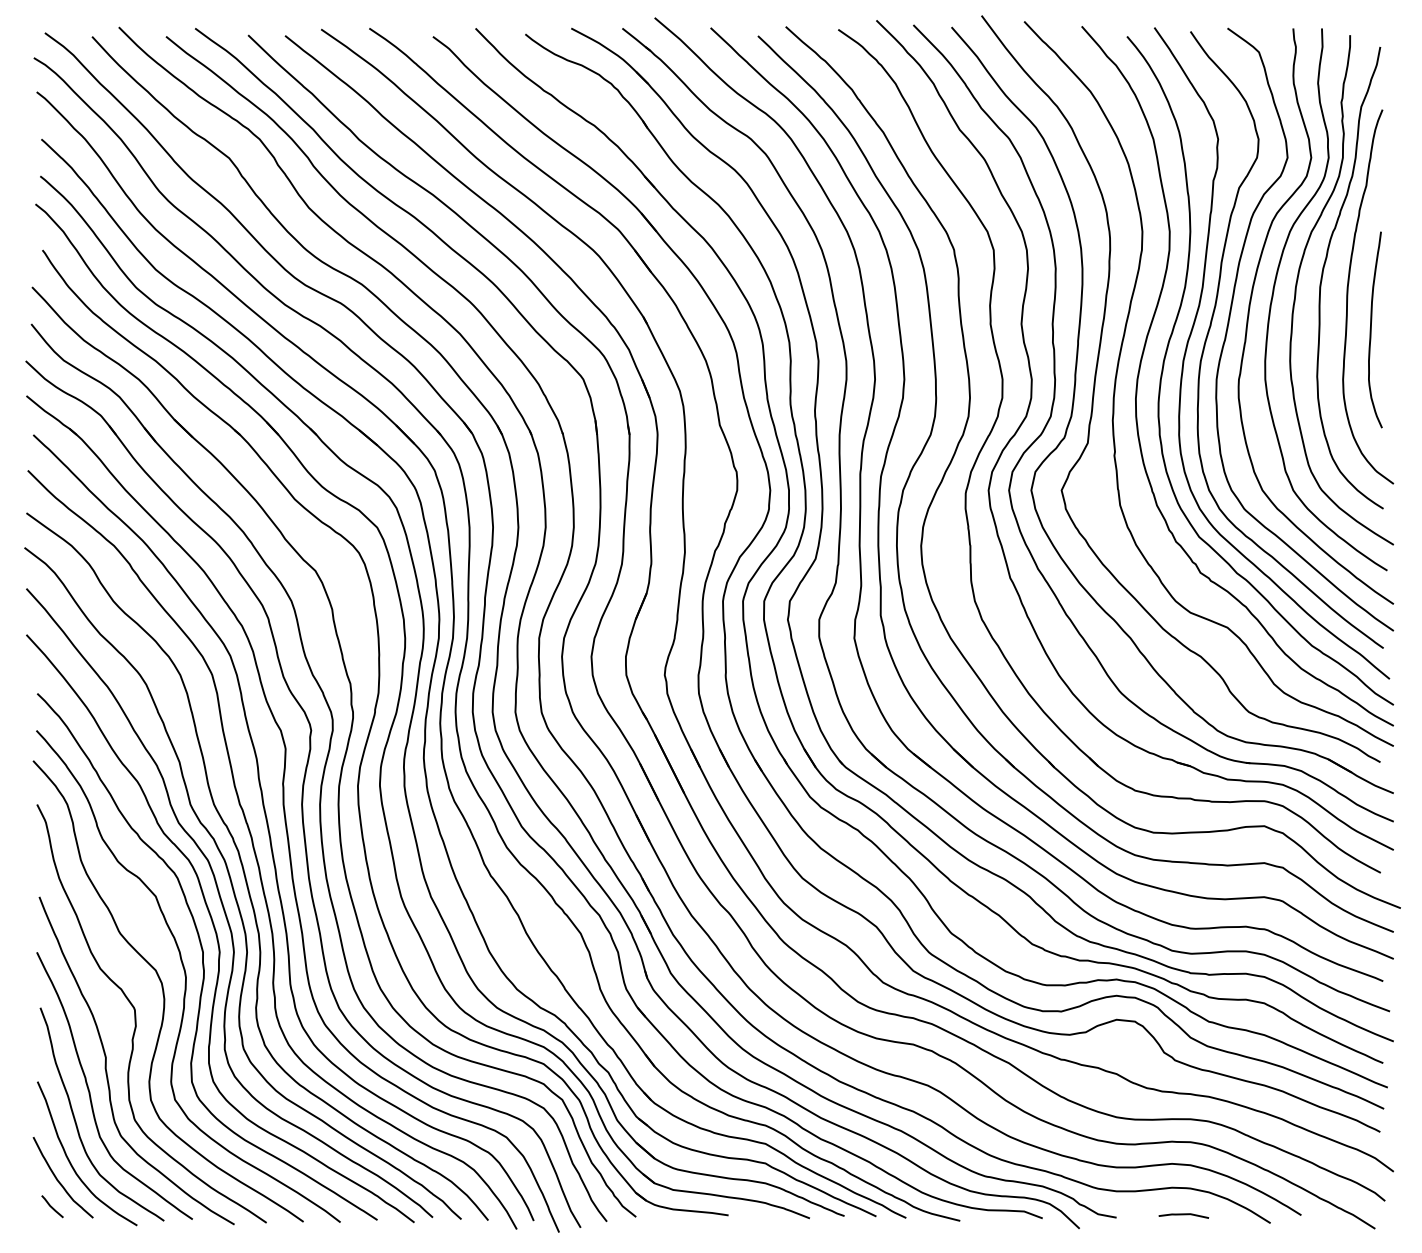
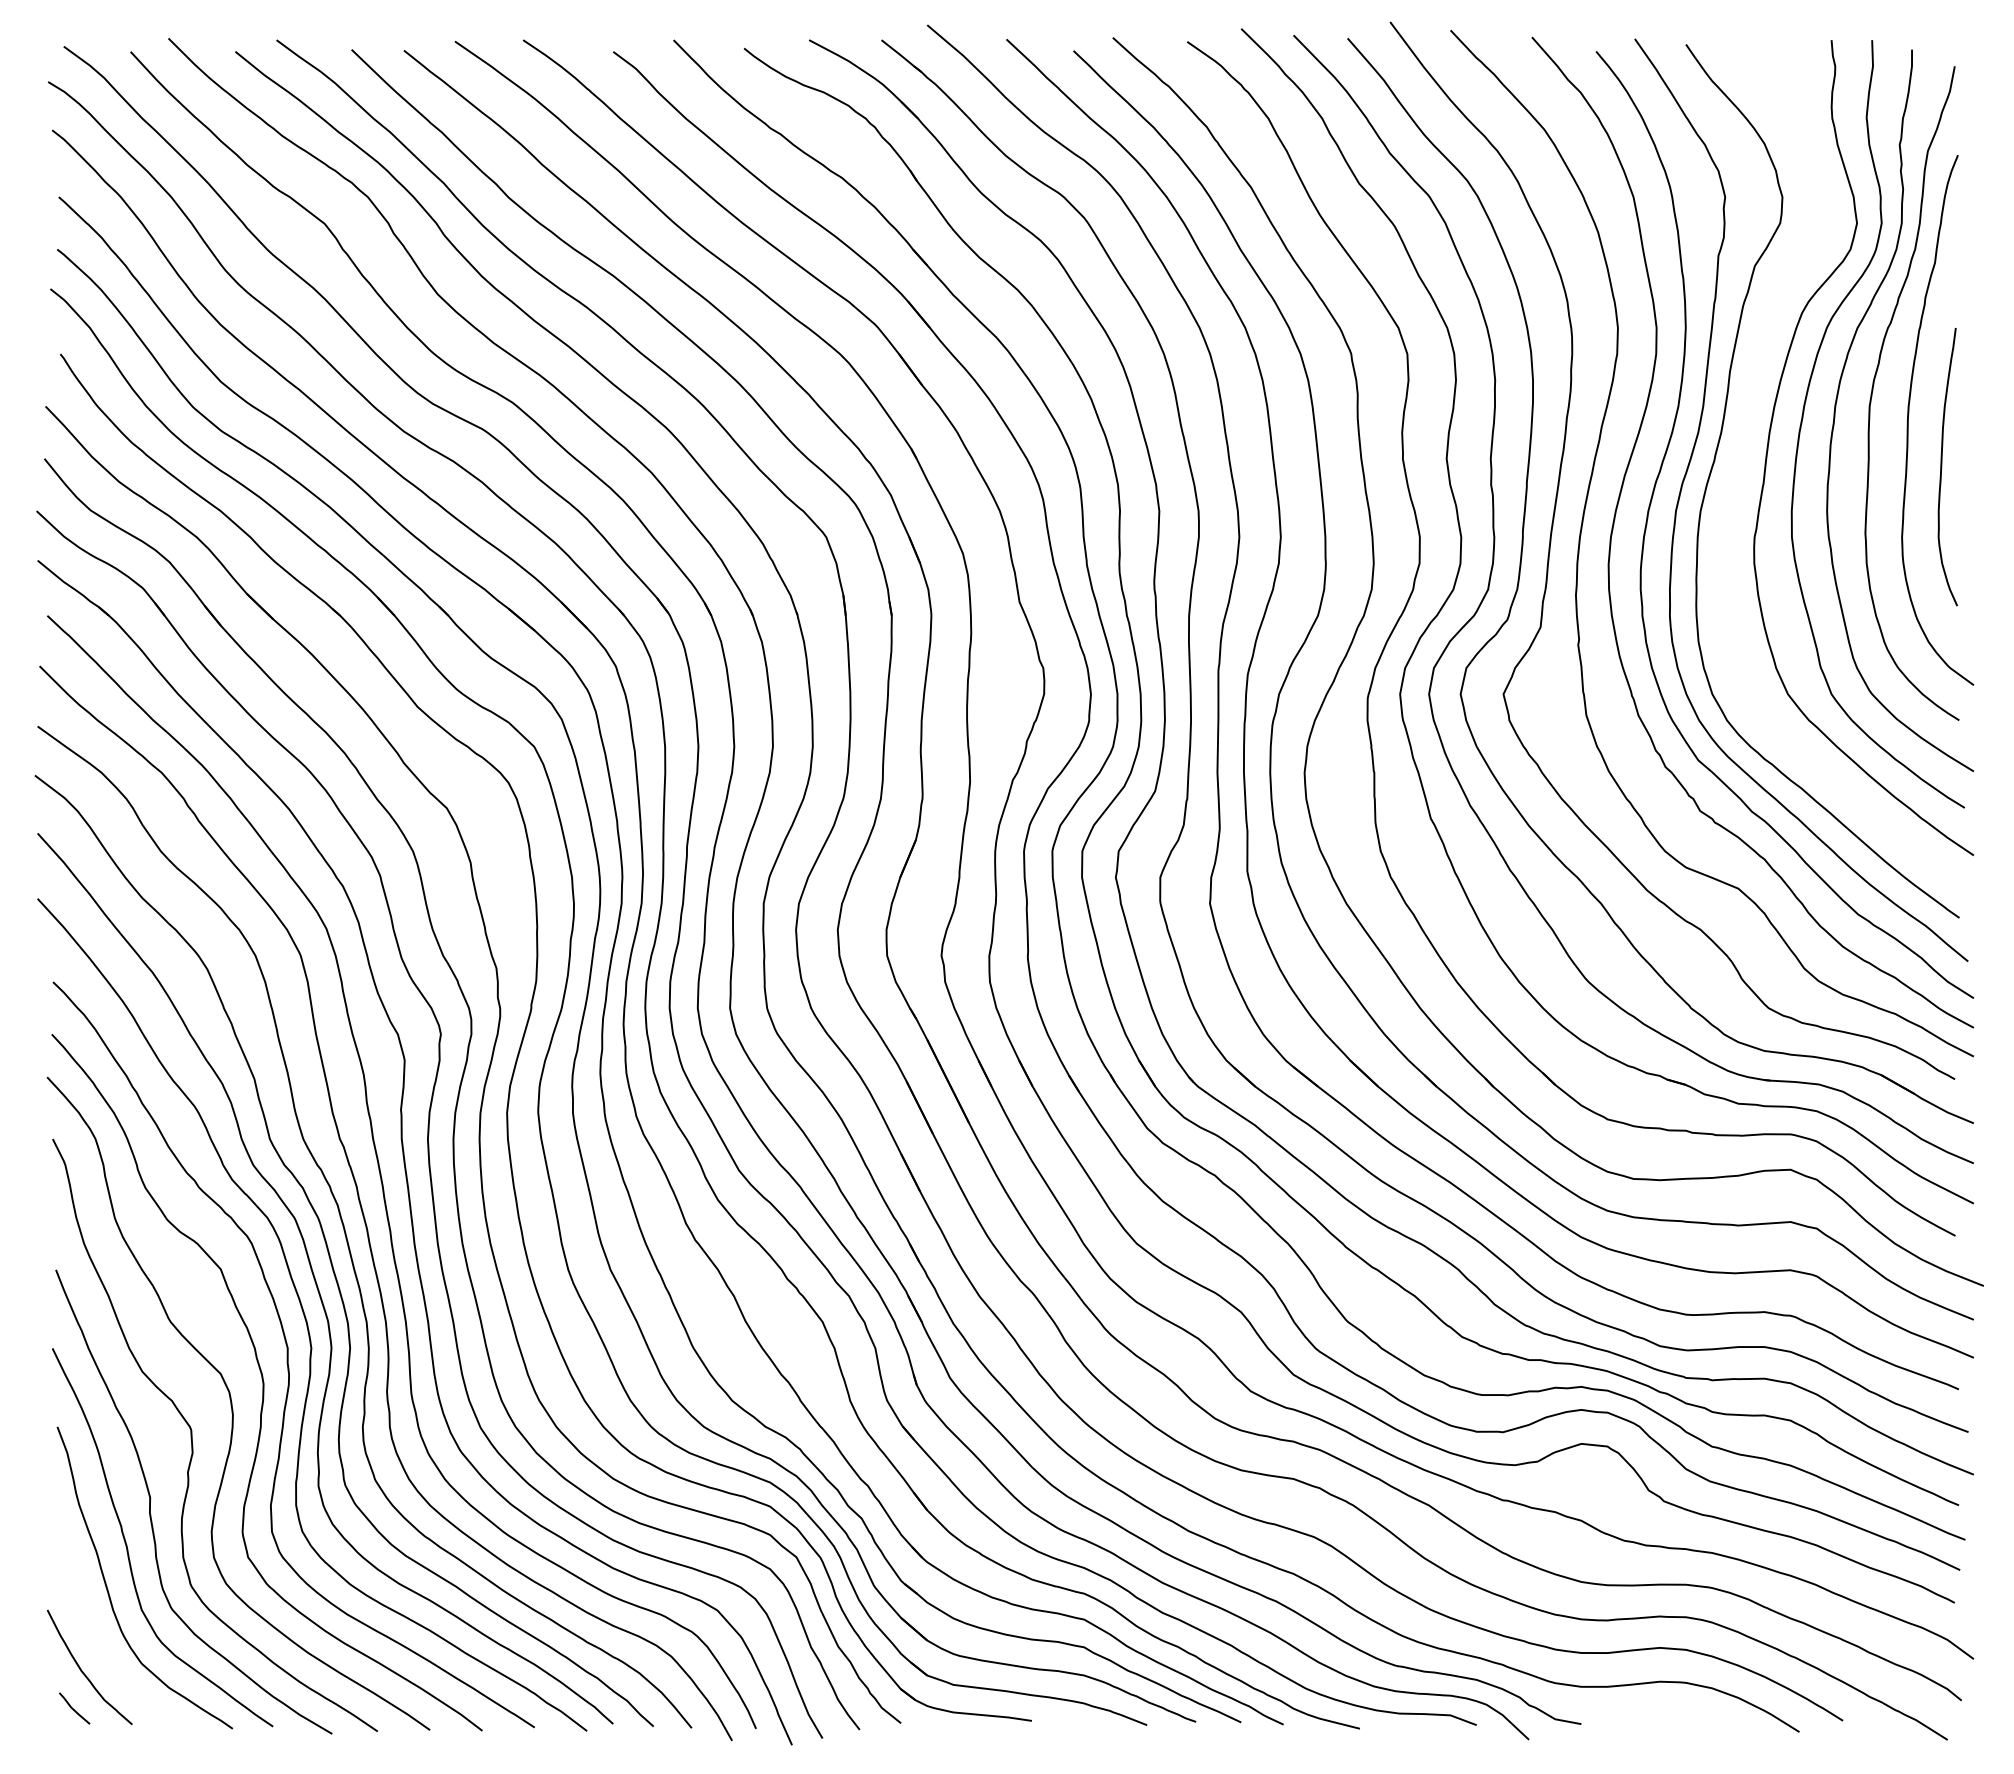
curve: (1230, 316) -> (1742, 448), removed
curve: (71, 1163) -> (101, 1647), removed
line: (1183, 1215) -> (1676, 1720), removed

